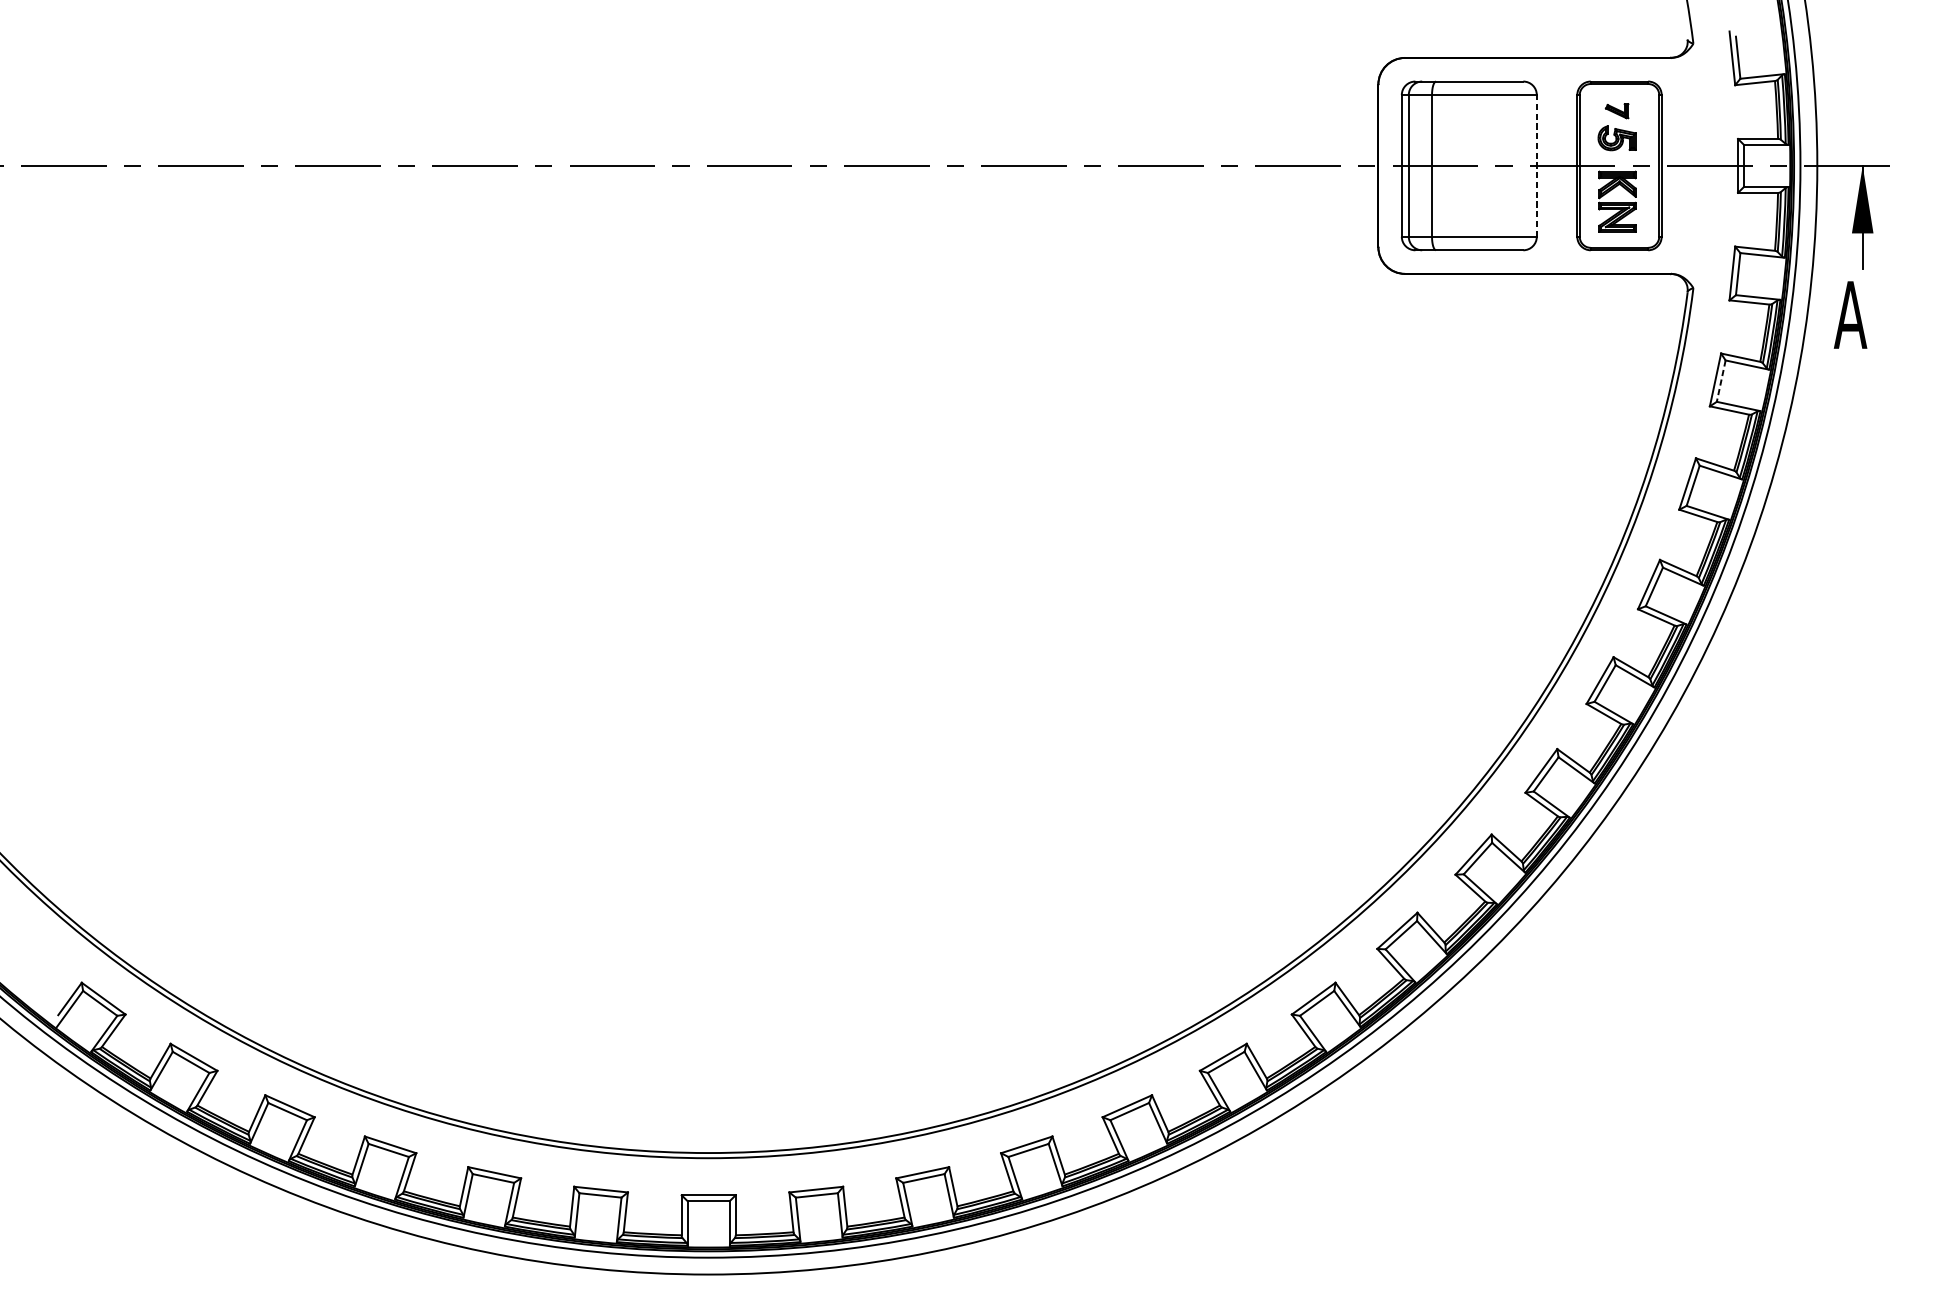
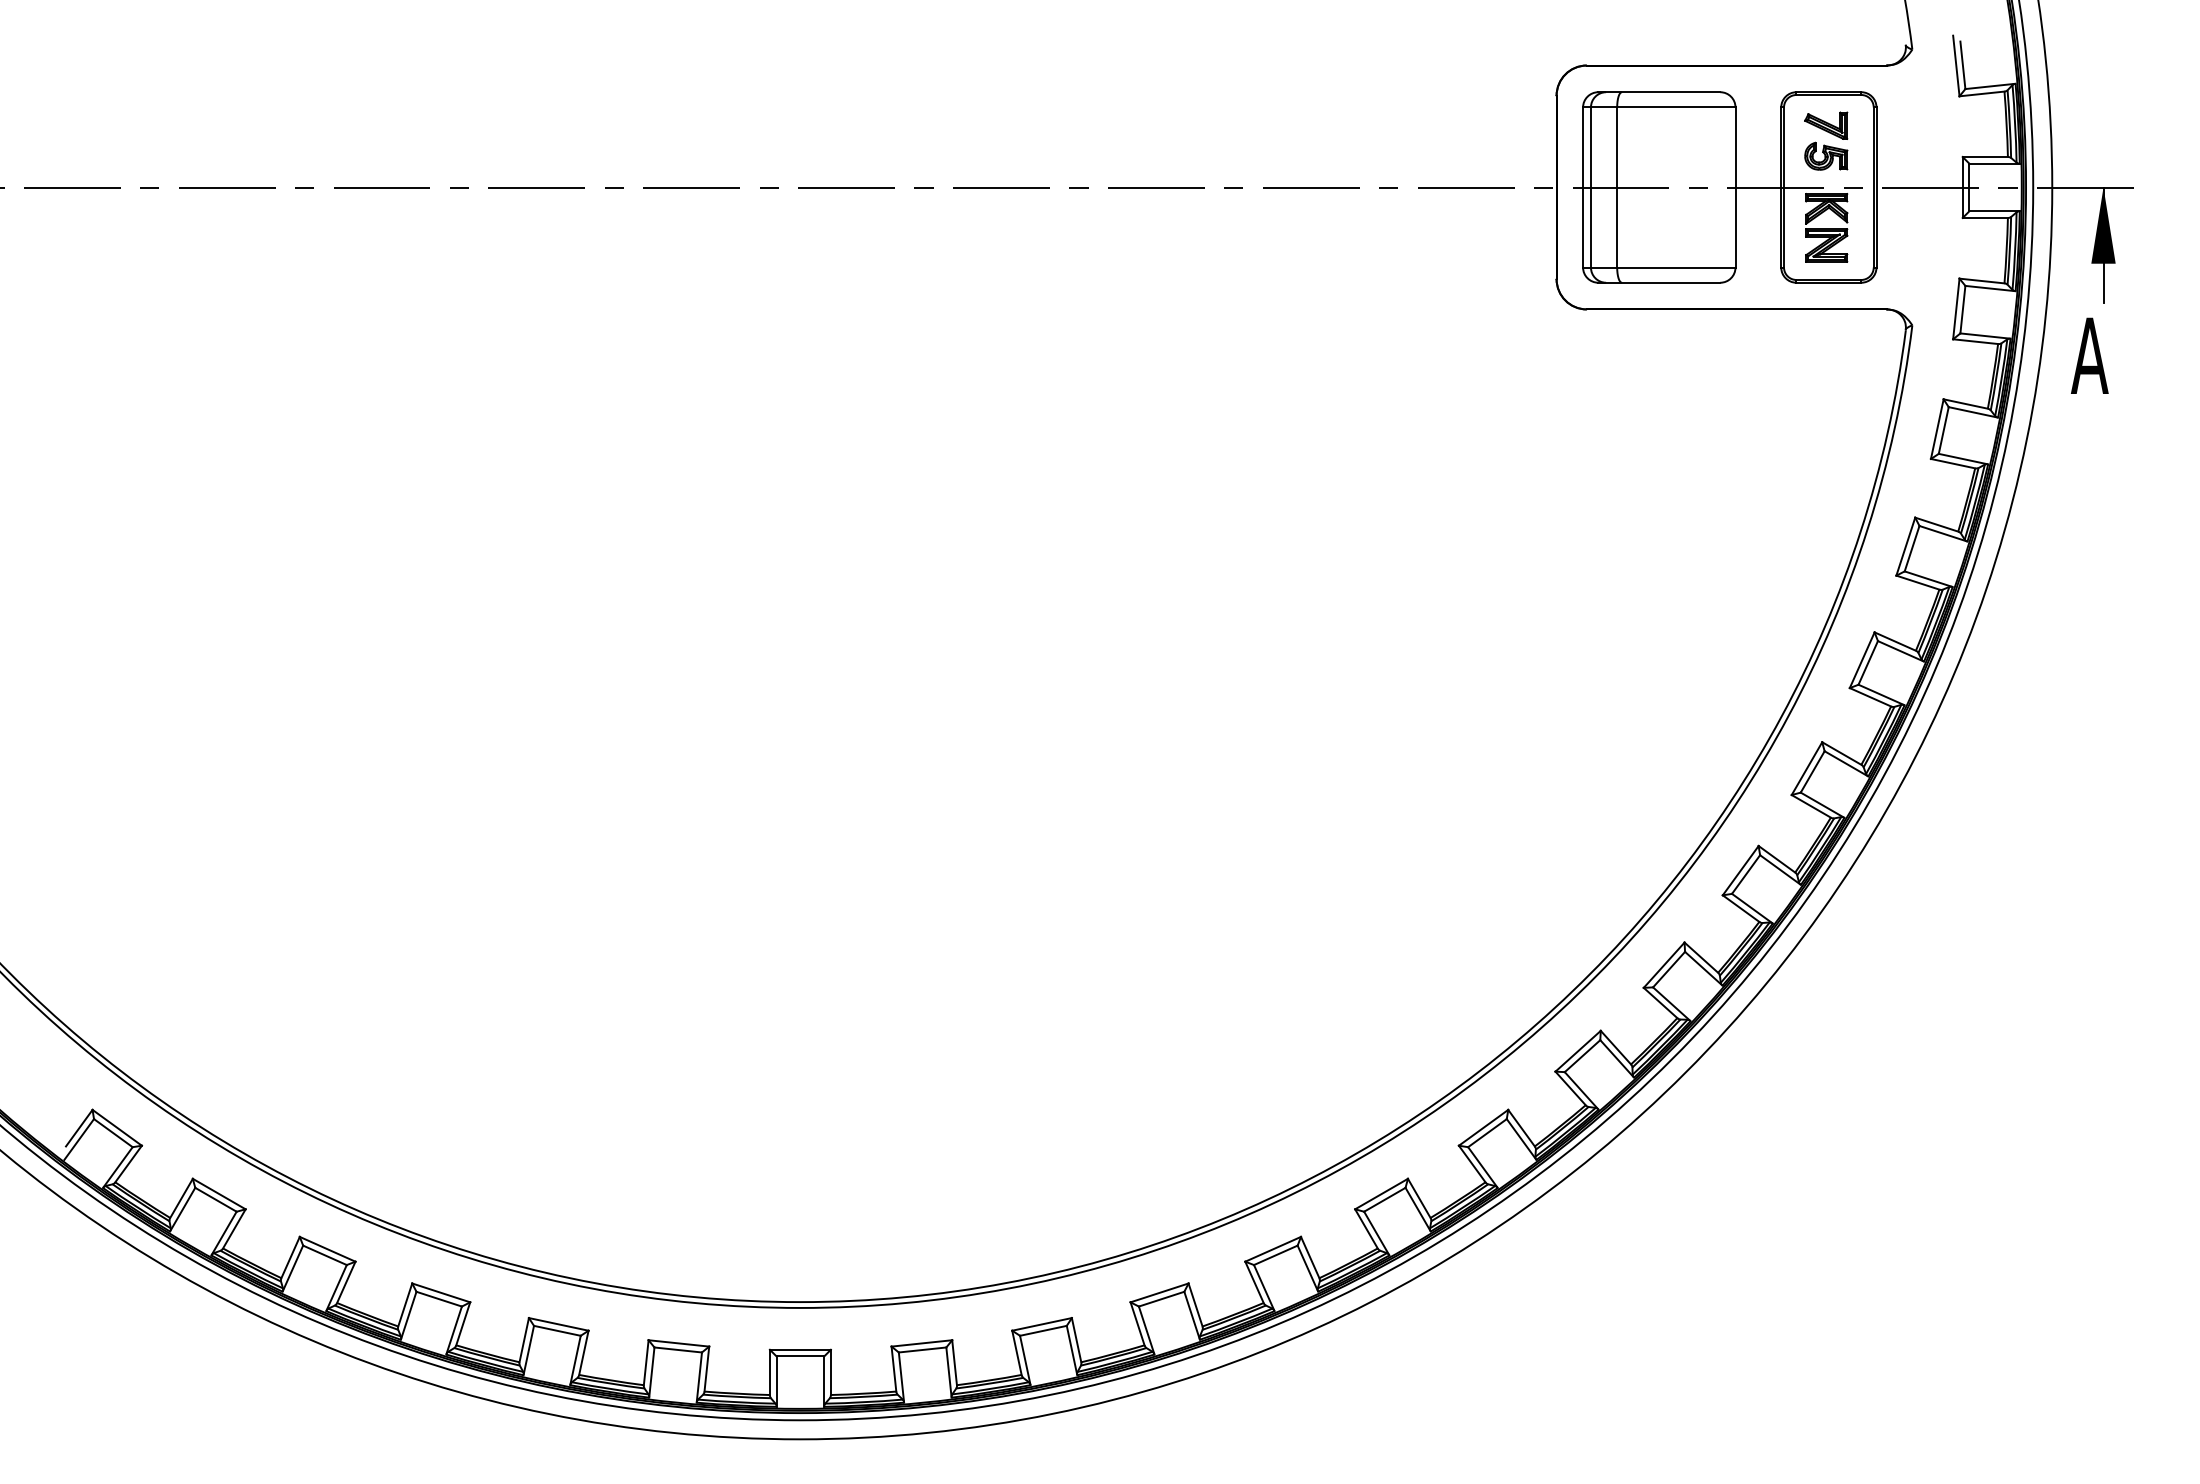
part: (1617, 111) -> (1826, 125), size x1.67
line: (1536, 165) -> (1735, 186), dashed -> solid
line: (1721, 381) -> (1943, 430), dashed -> solid

